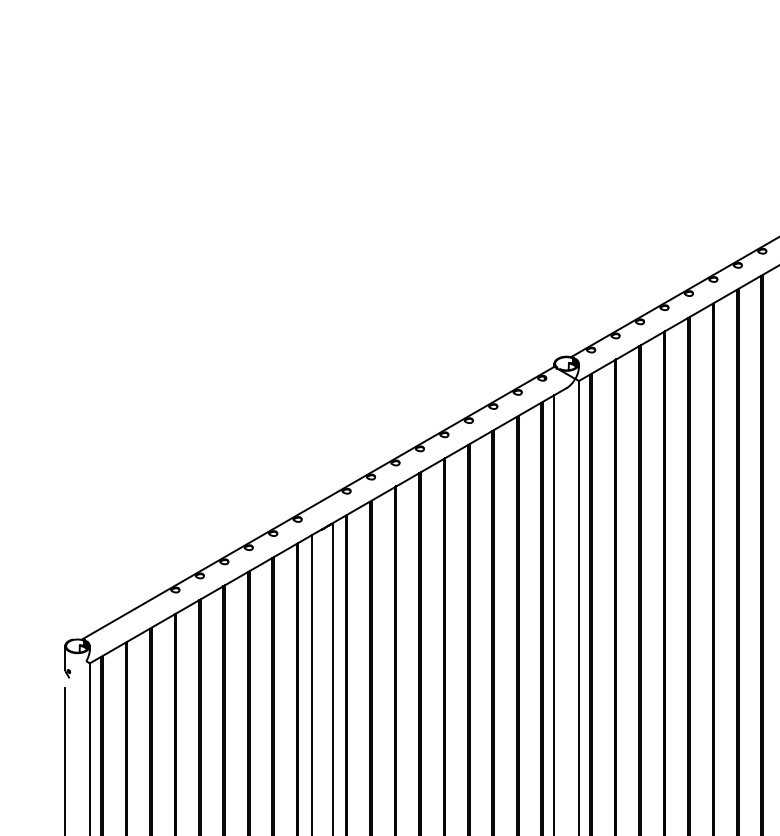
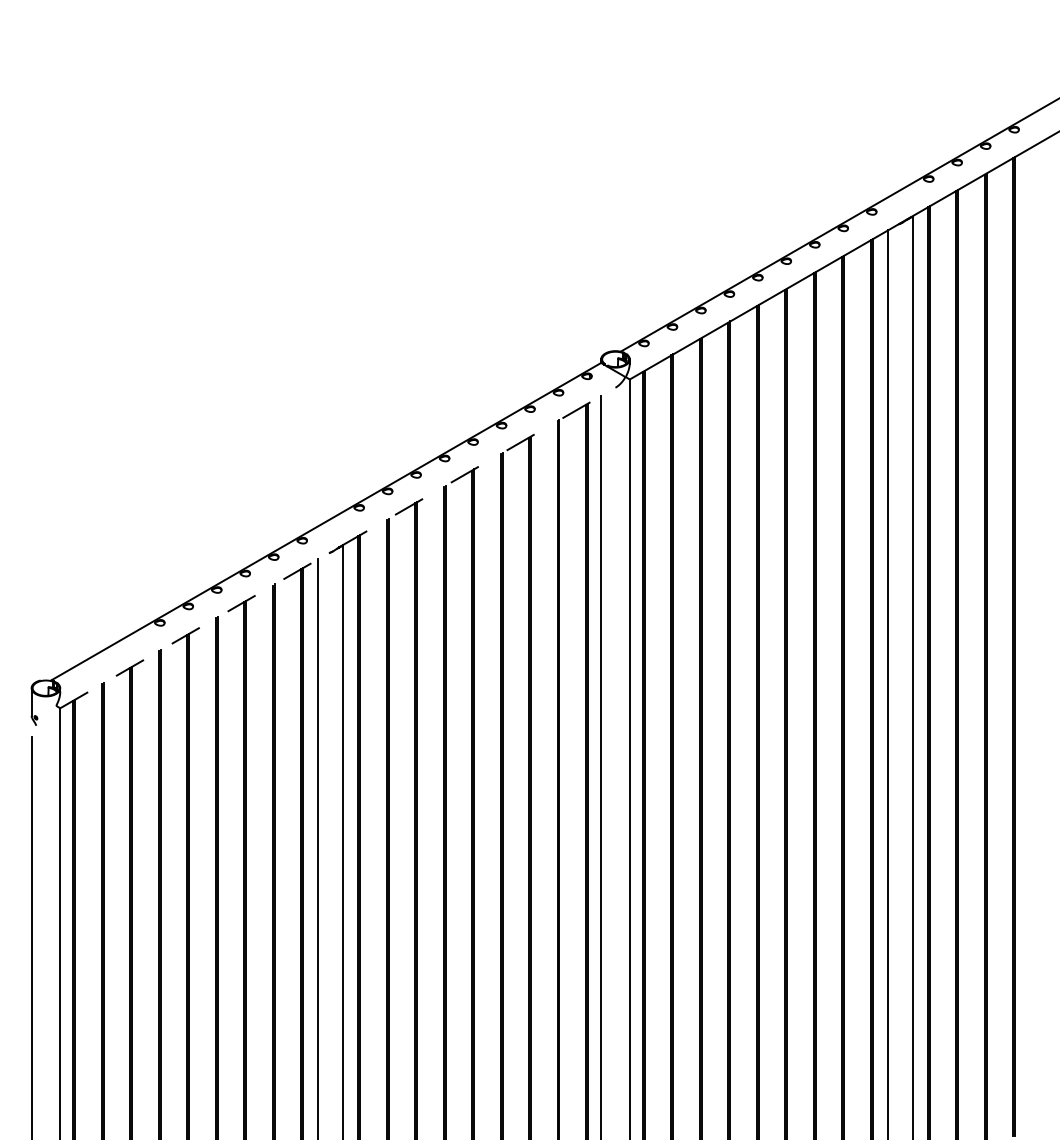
line: (327, 526) -> (337, 548), solid -> dashed

